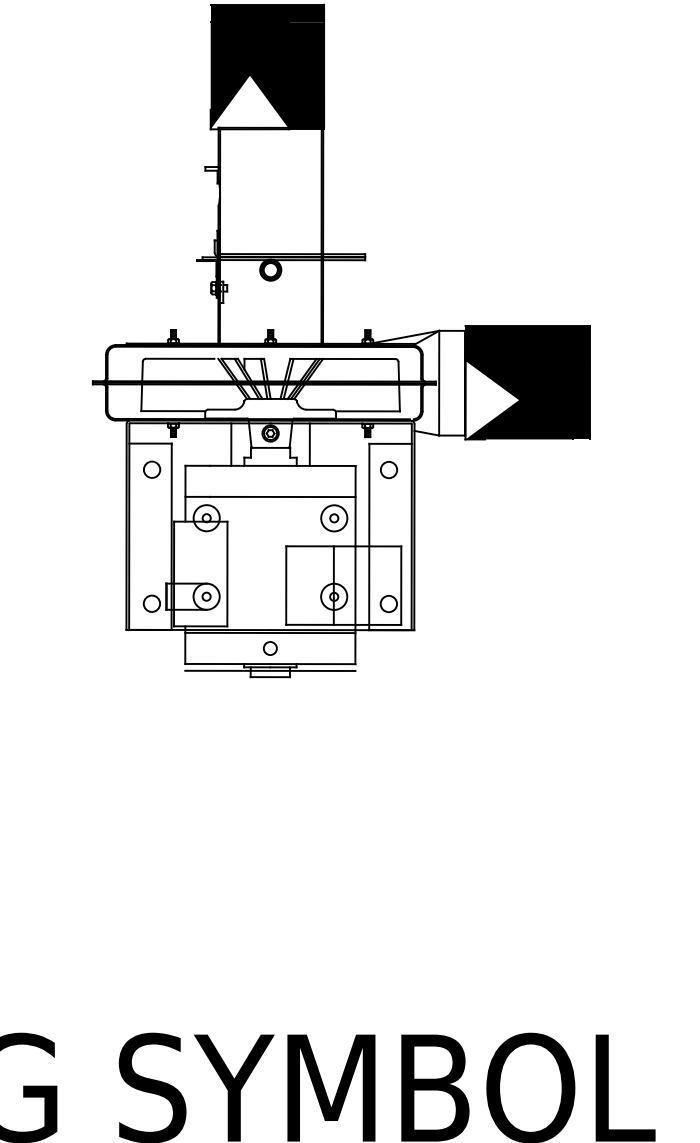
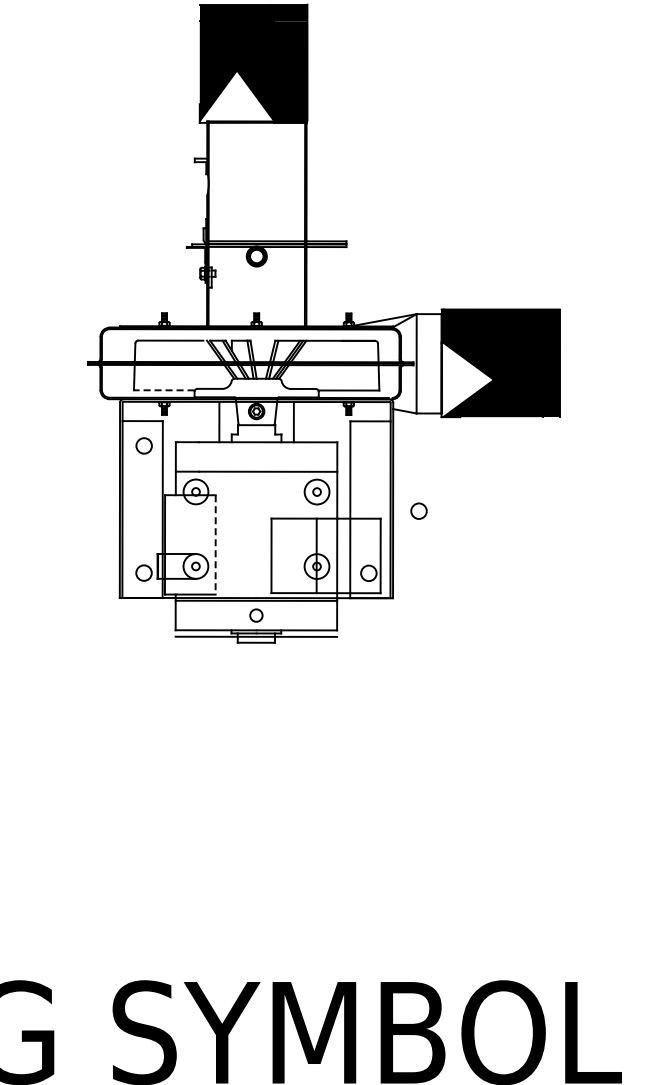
line: (172, 411) -> (163, 390), solid -> dashed
circle: (388, 469) -> (418, 510), moved
line: (227, 573) -> (215, 544), solid -> dashed

